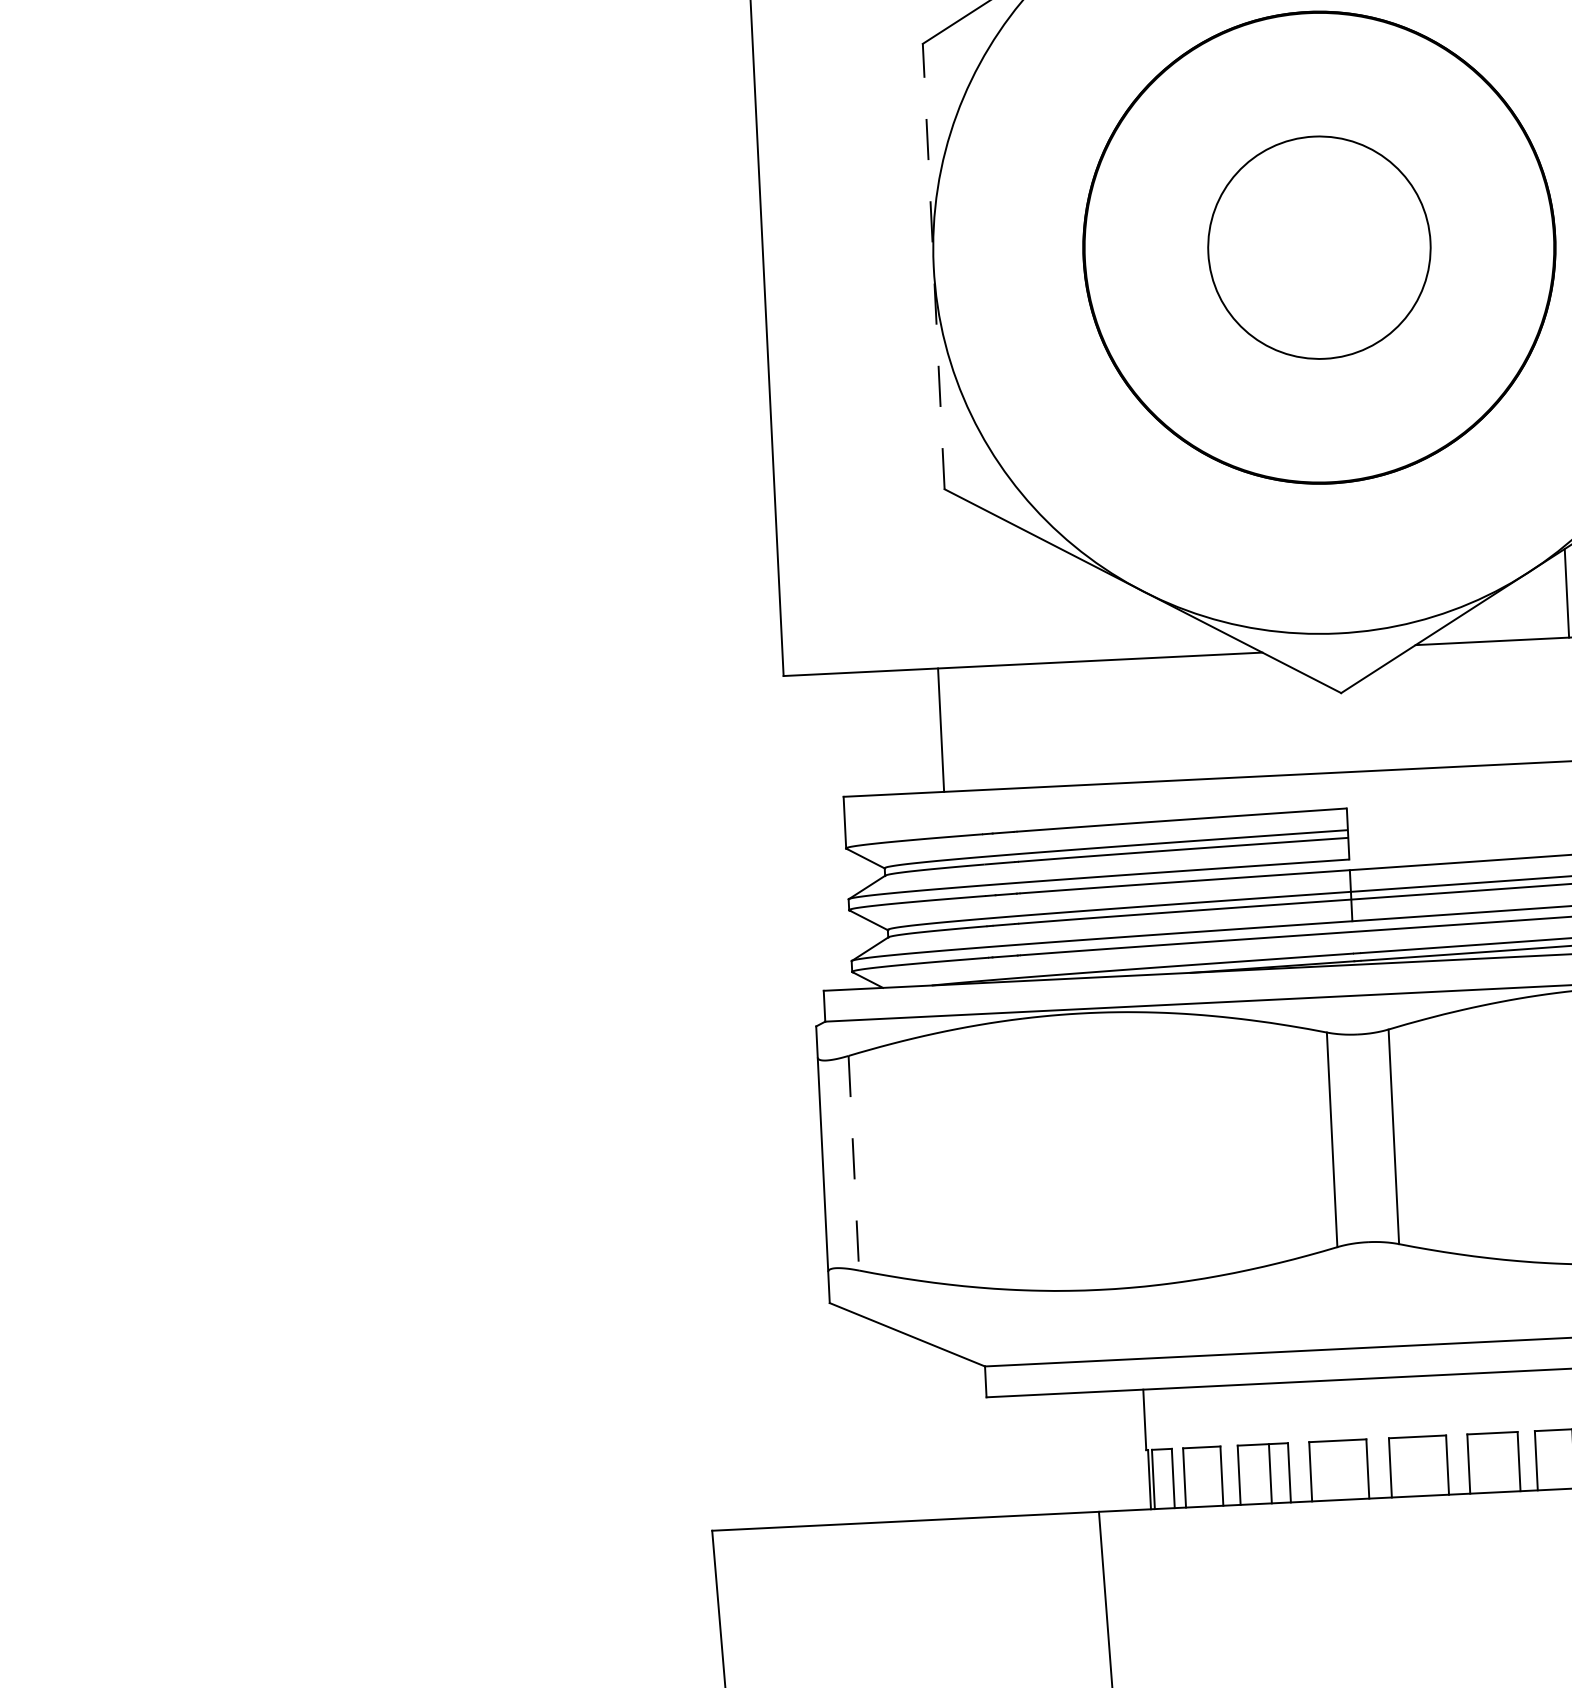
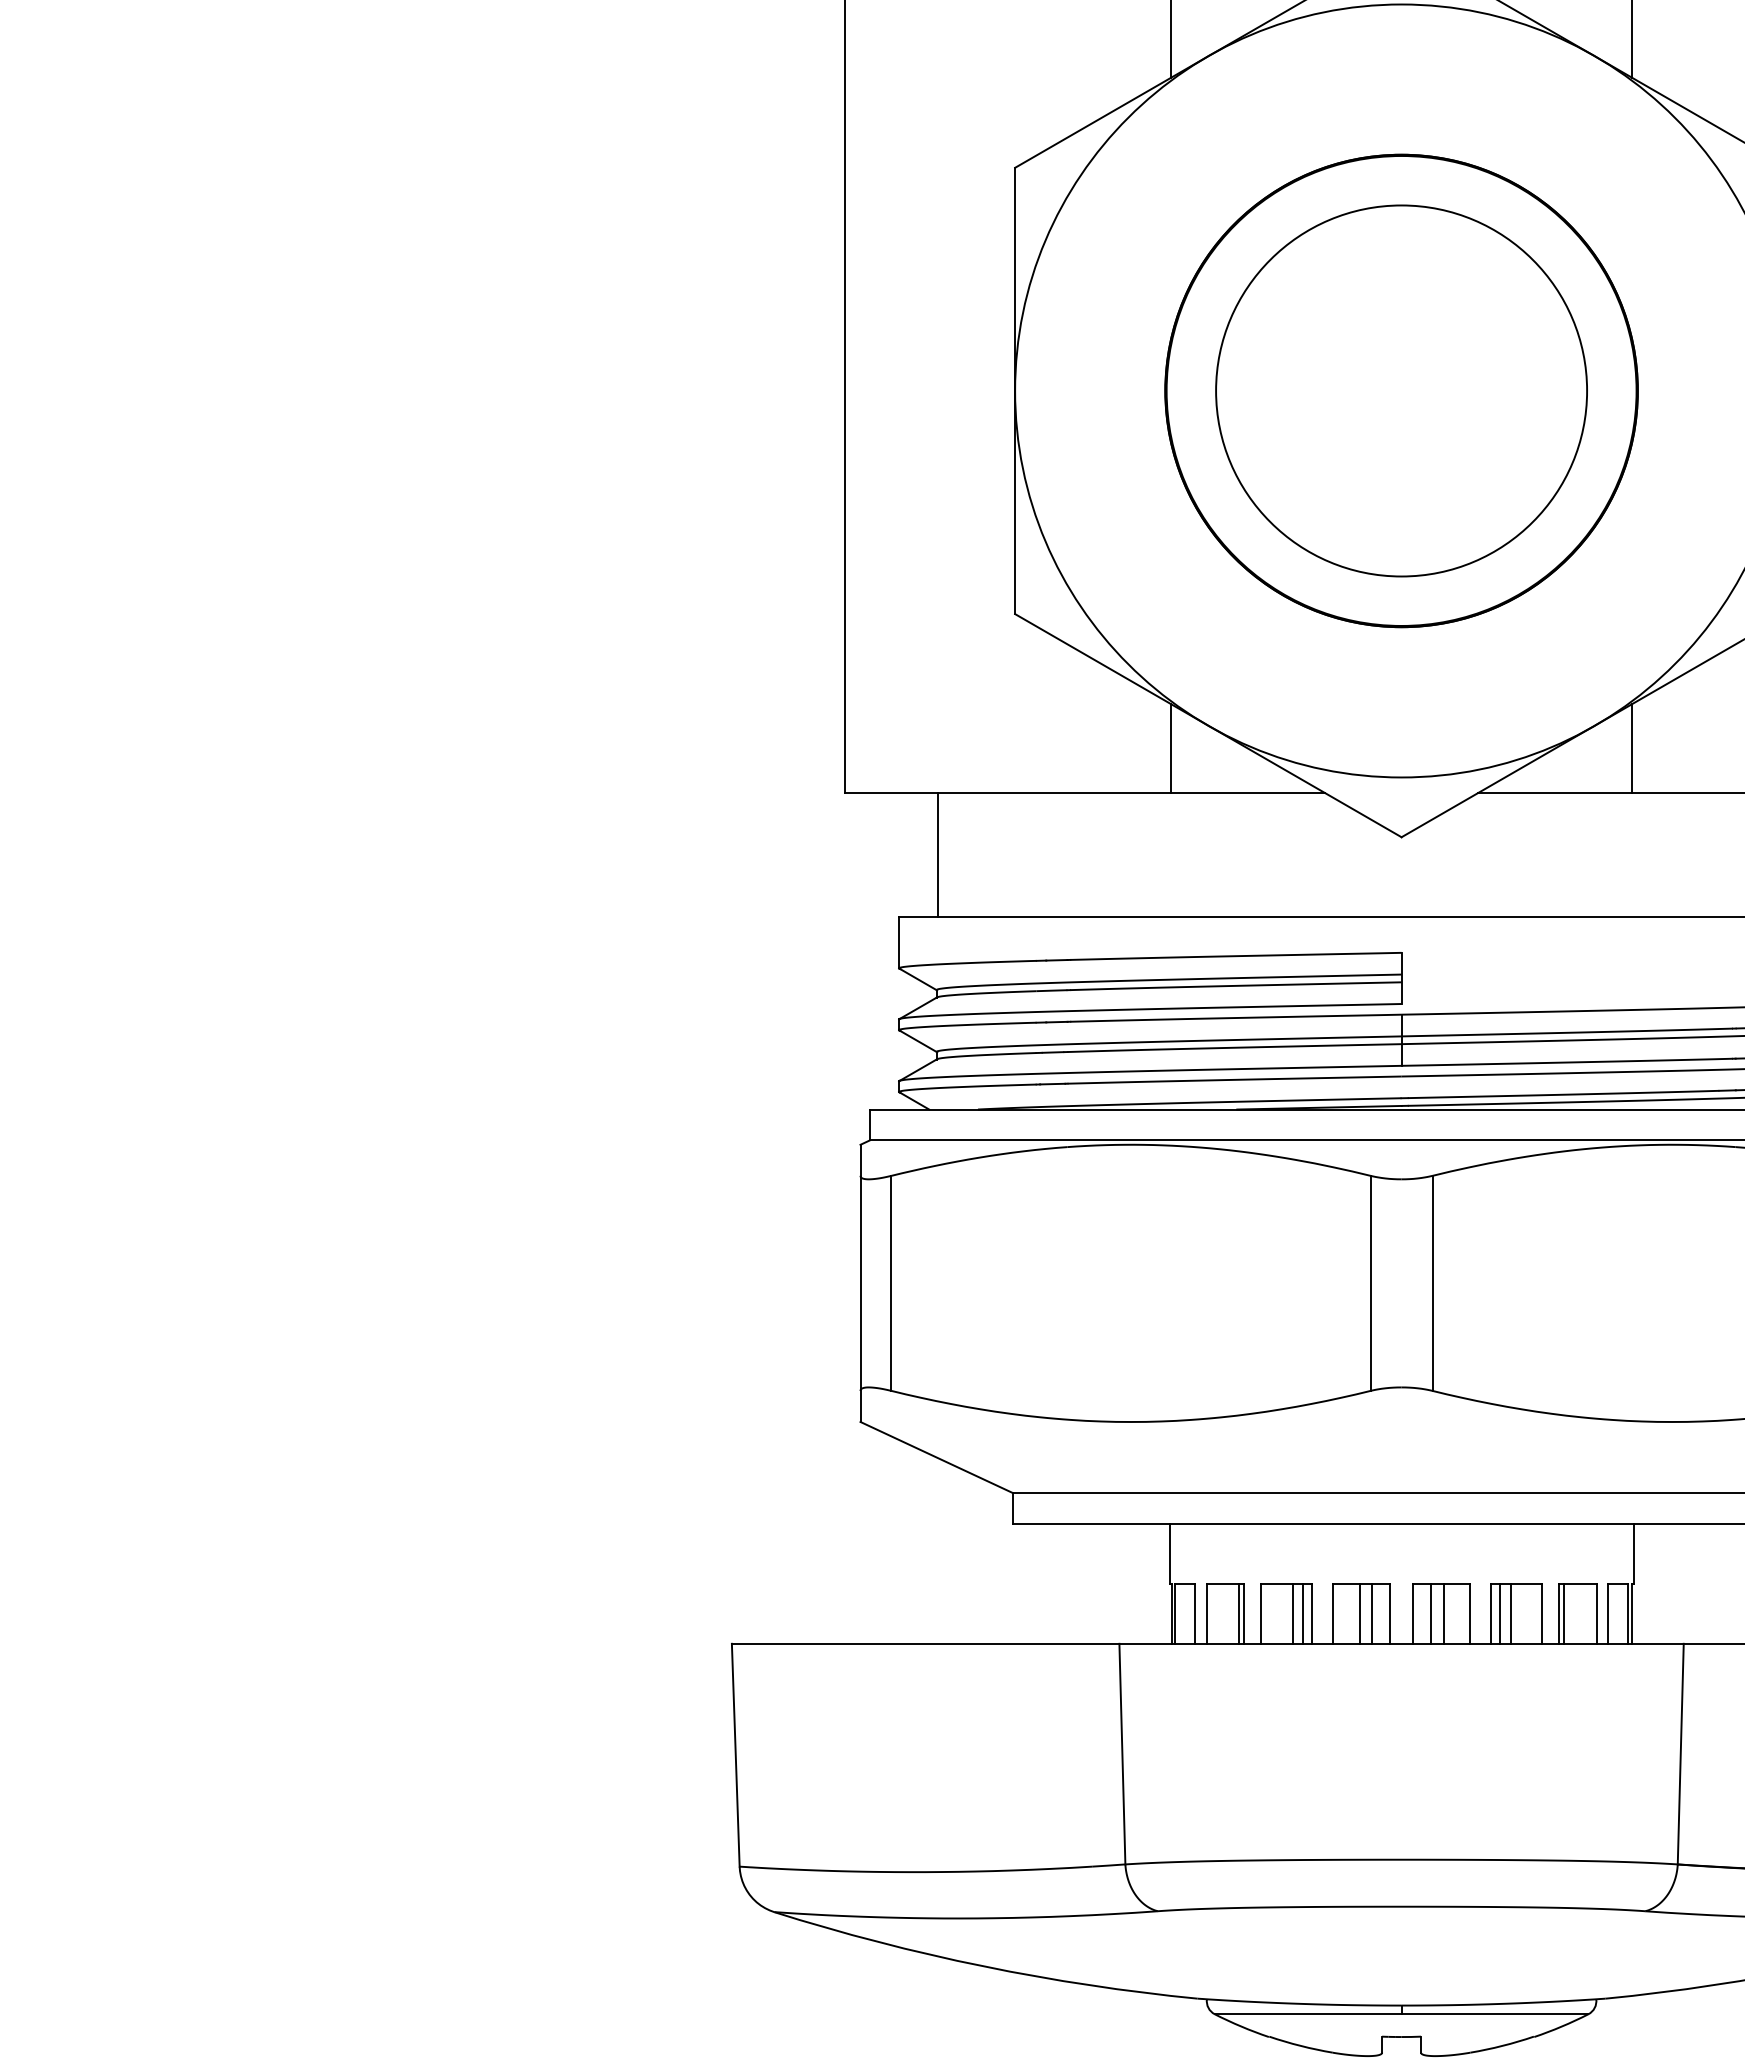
circle: (1319, 247) -> (1401, 390), size x1.67
line: (934, 266) -> (1015, 390), dashed -> solid
line: (1107, 615) -> (1171, 748), added
line: (940, 729) -> (937, 854), moved
line: (853, 1163) -> (891, 1283), dashed -> solid
line: (1541, 1459) -> (1564, 1613), added
line: (1487, 1462) -> (1510, 1613), added
line: (1476, 1463) -> (1499, 1613), added
line: (1420, 1465) -> (1443, 1613), added
line: (1408, 1466) -> (1431, 1613), added
line: (1337, 1469) -> (1359, 1613), added
line: (1349, 1469) -> (1371, 1613), added
line: (1281, 1472) -> (1303, 1613), added
line: (1216, 1475) -> (1238, 1613), added

